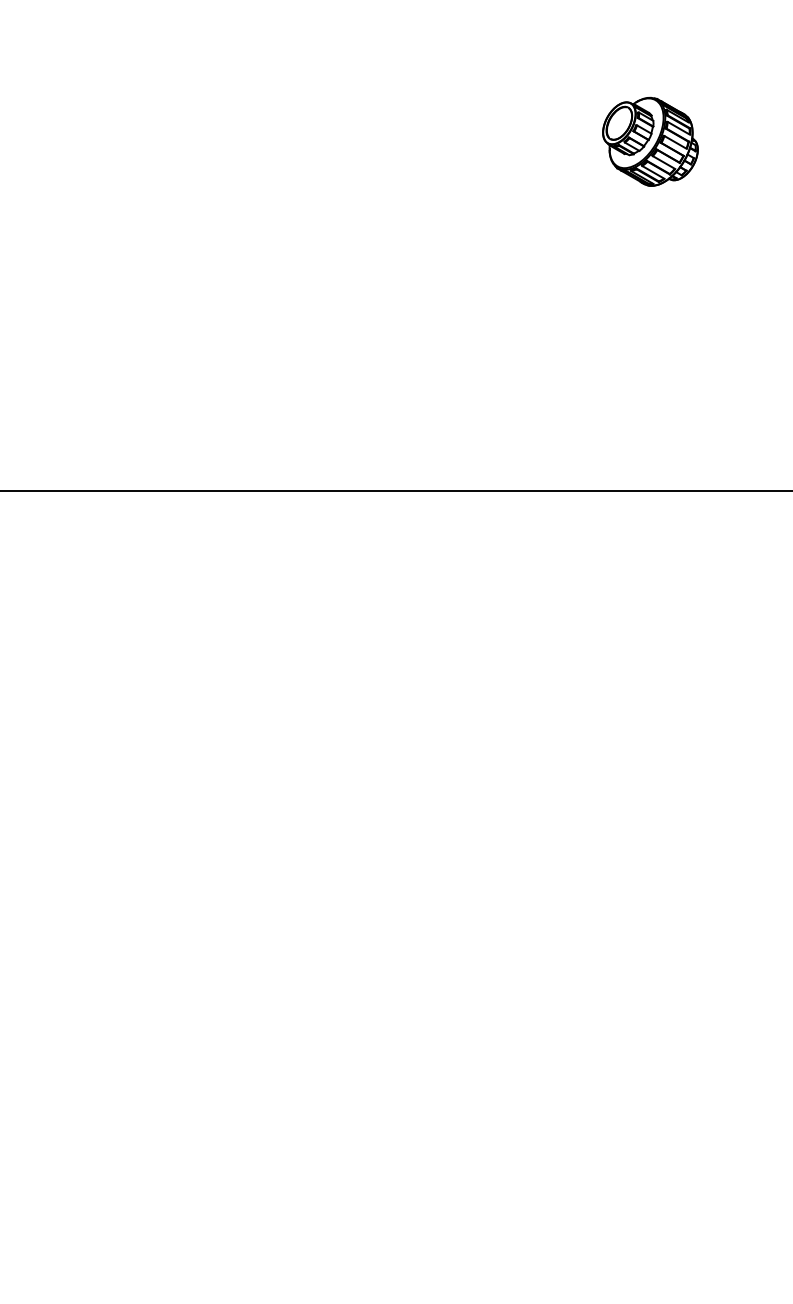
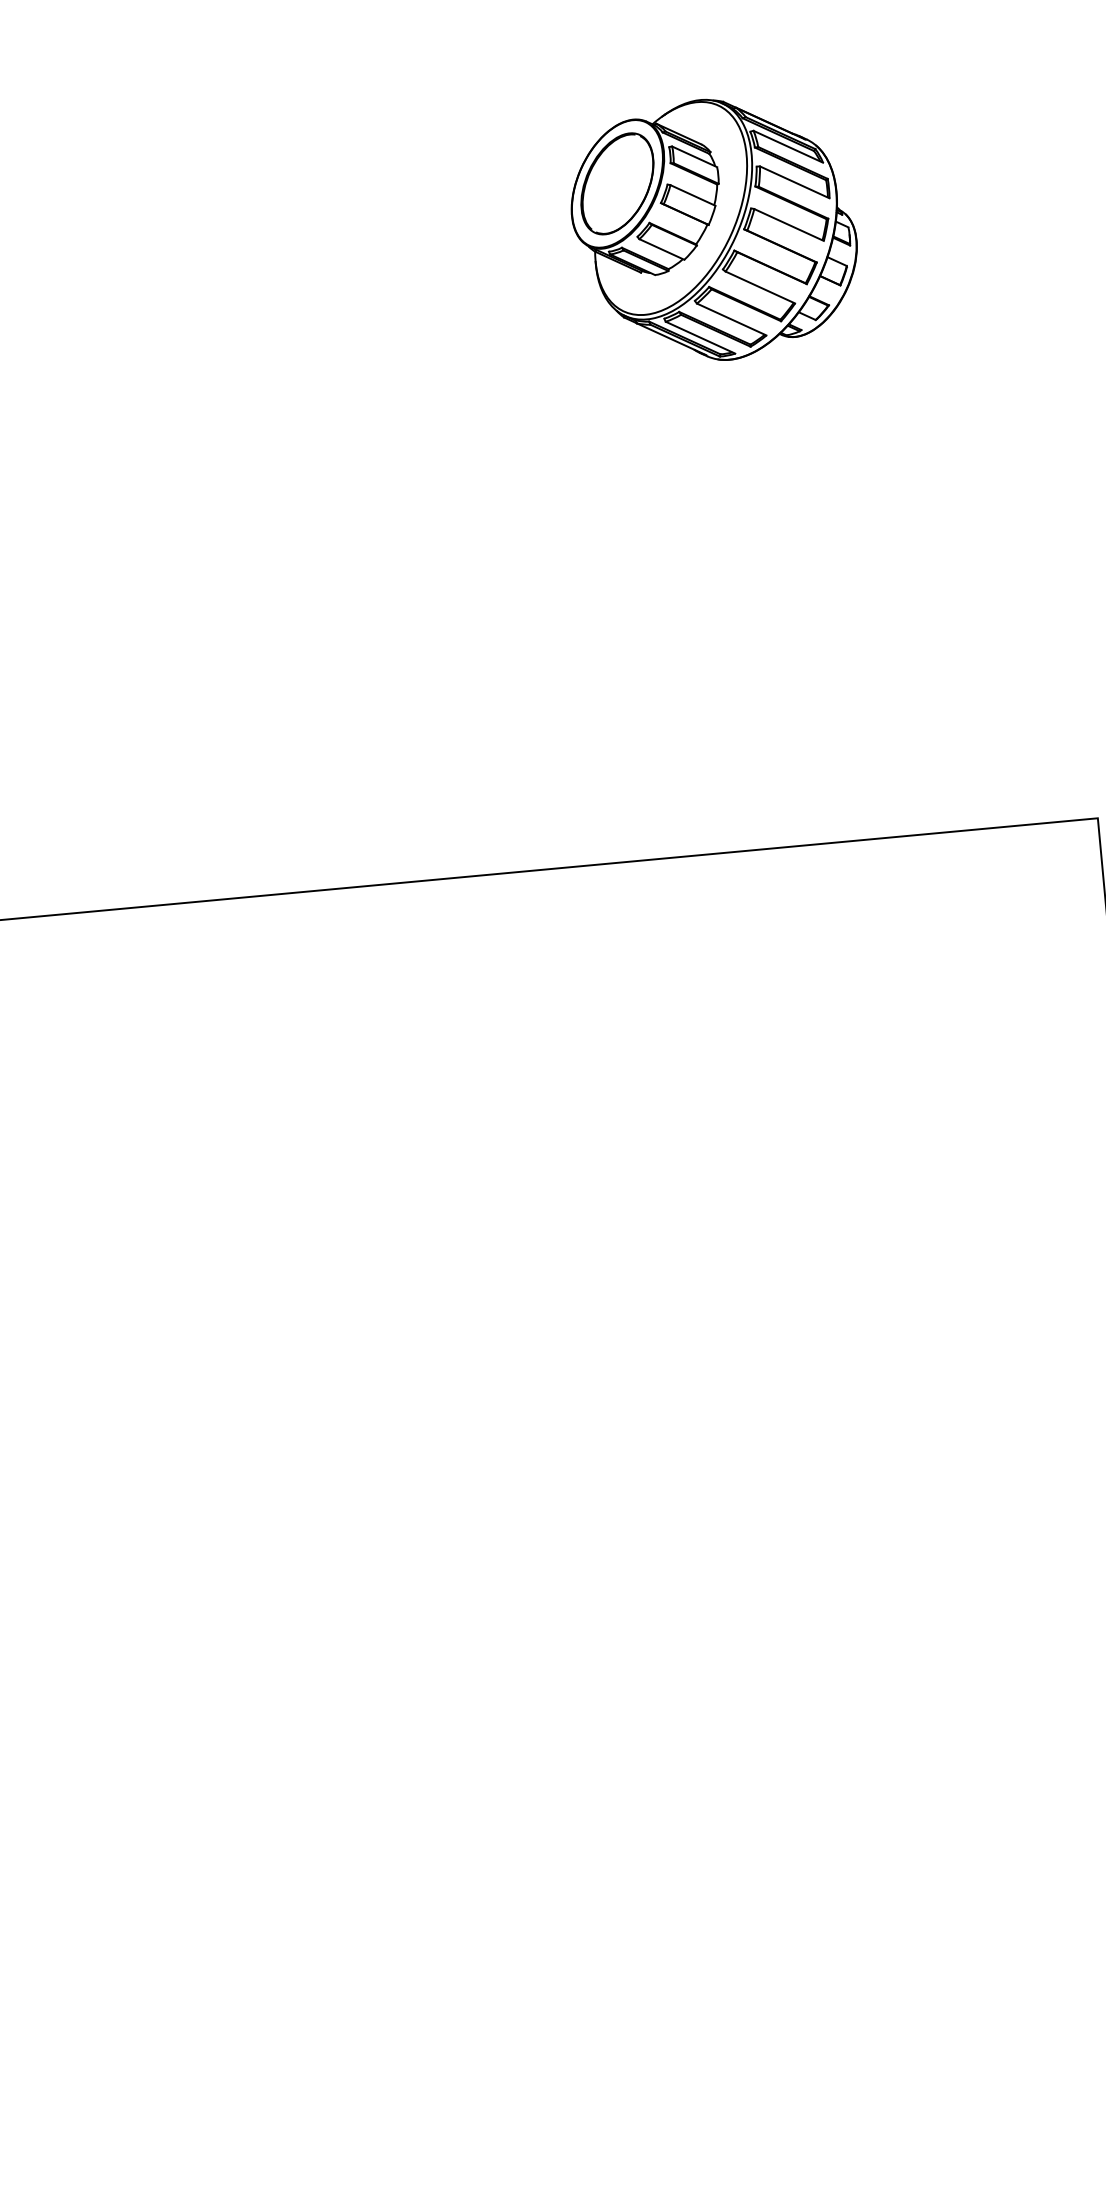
part: (650, 141) -> (714, 229), size x1.67

